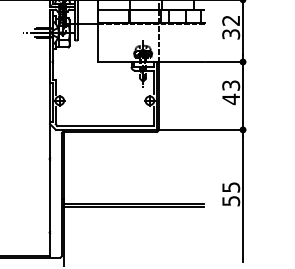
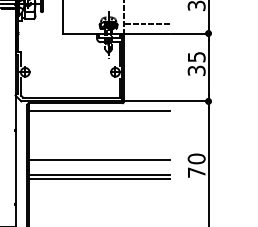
line: (181, 52) -> (147, 24), added
text: (231, 92) -> (197, 64), 43 -> 35
line: (133, 139) -> (99, 111), added
line: (133, 188) -> (99, 160), added
text: (231, 194) -> (197, 166), 55 -> 70

